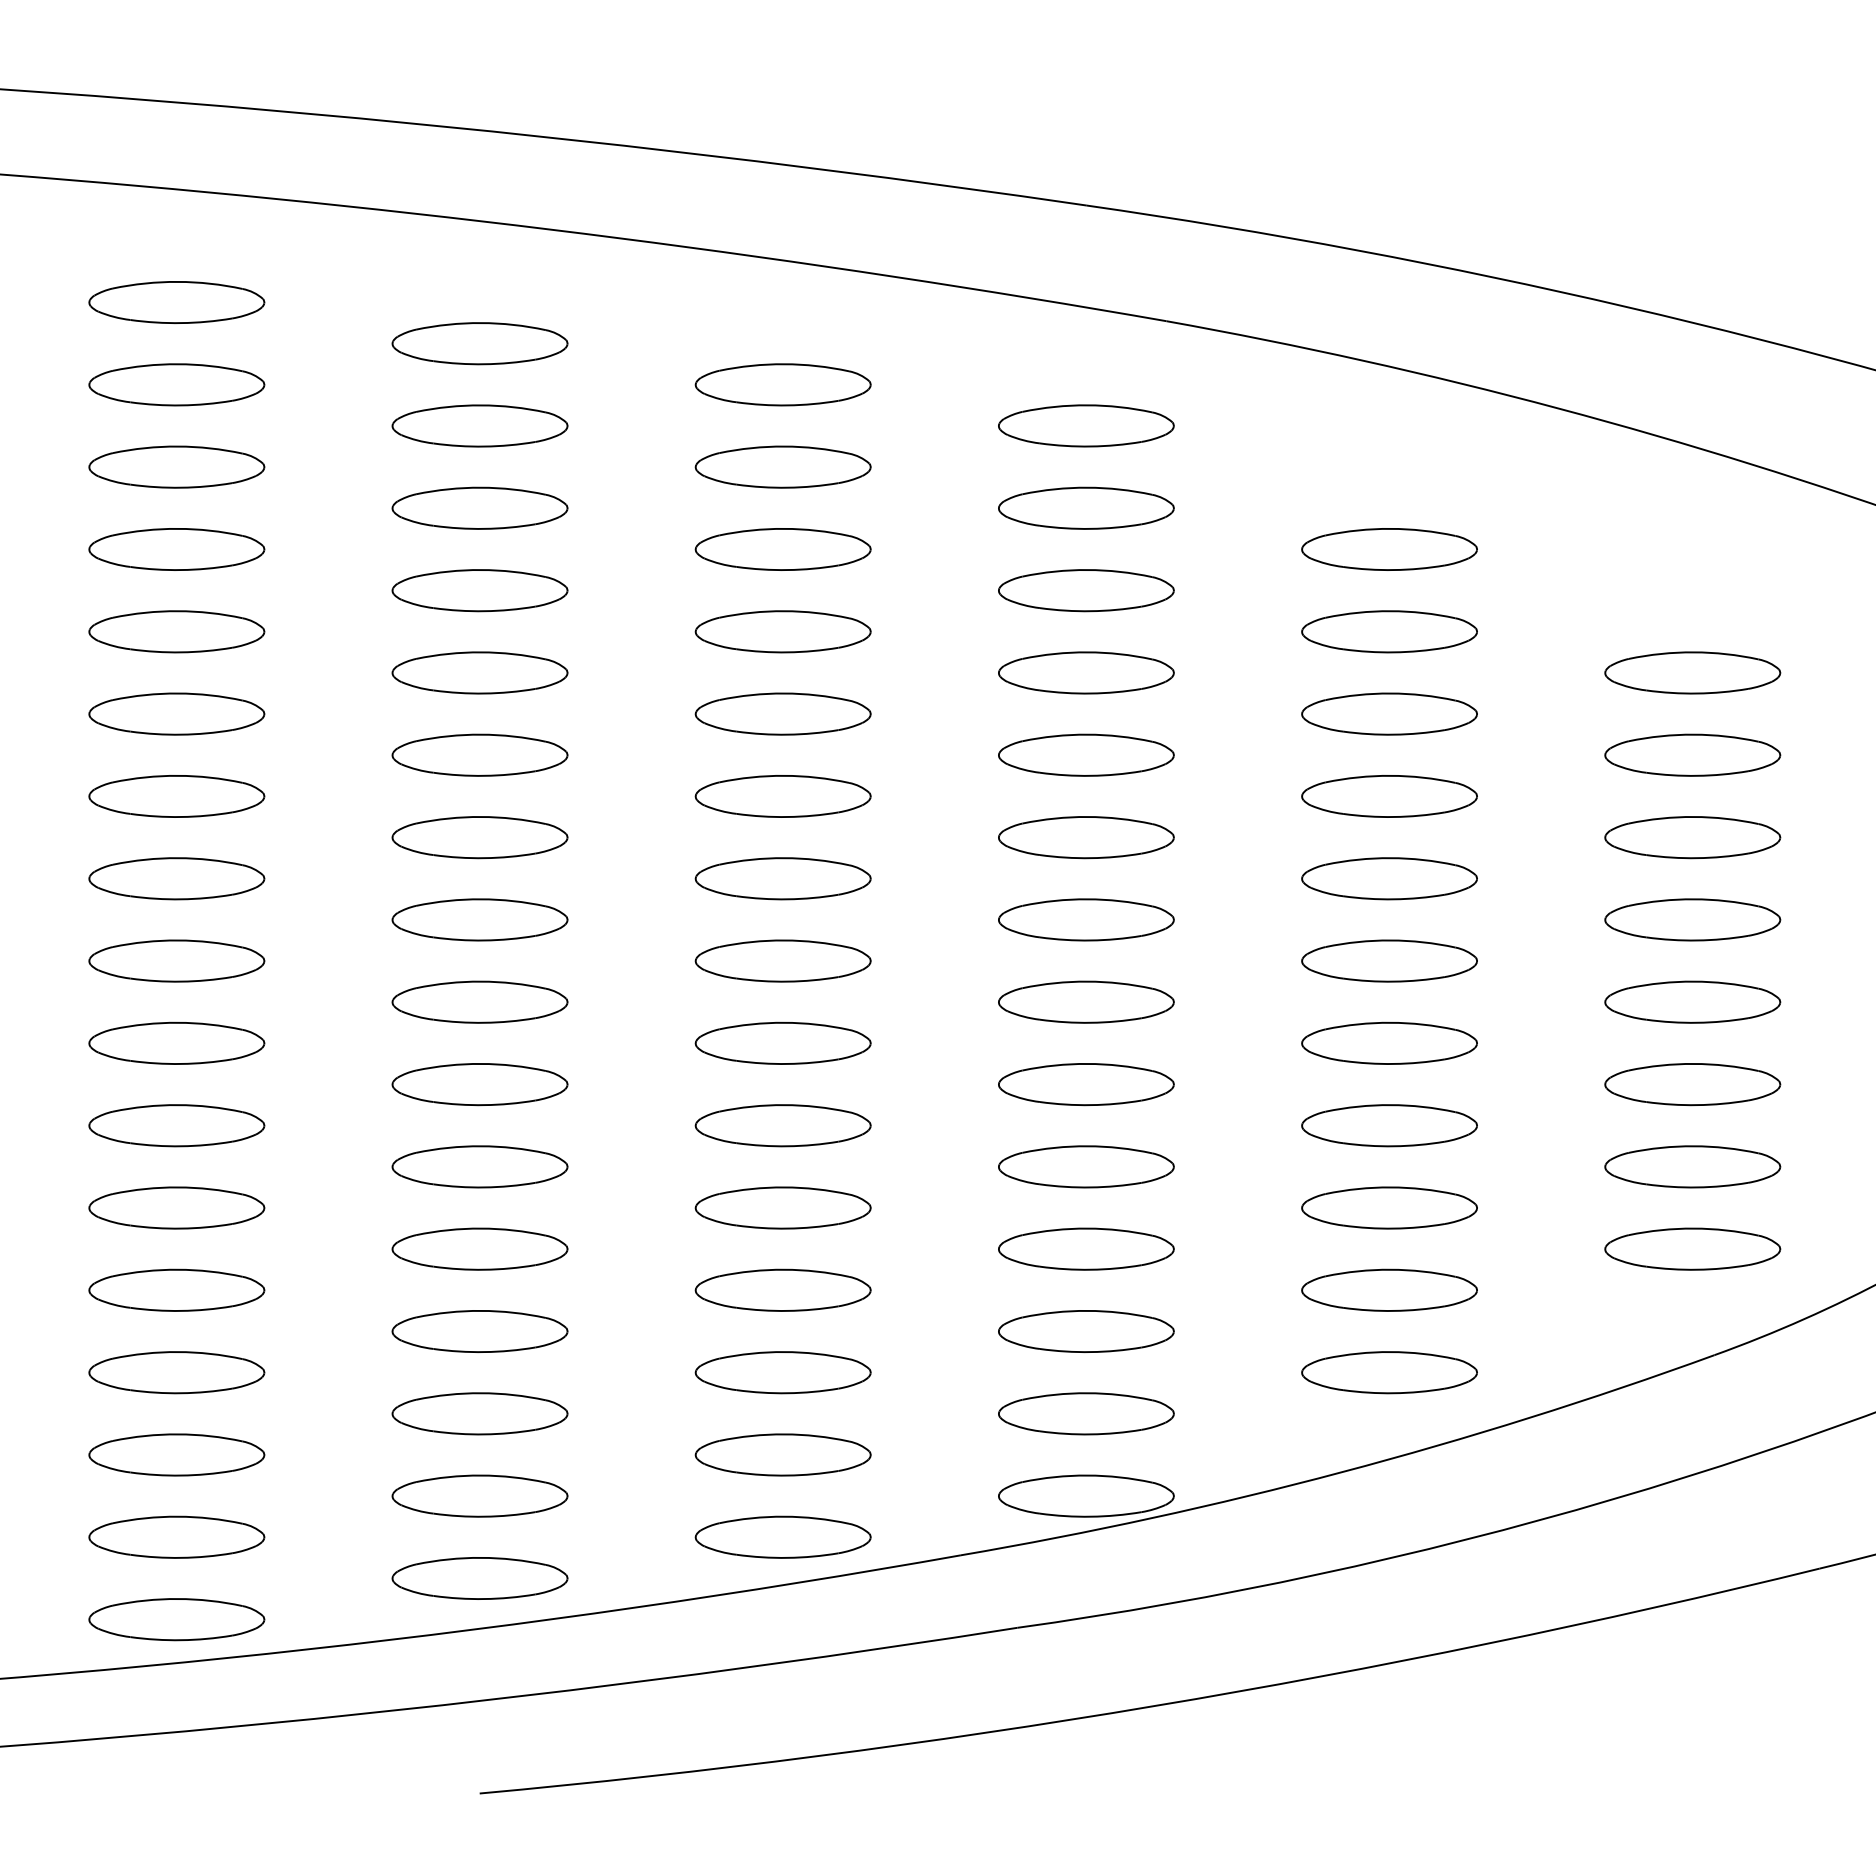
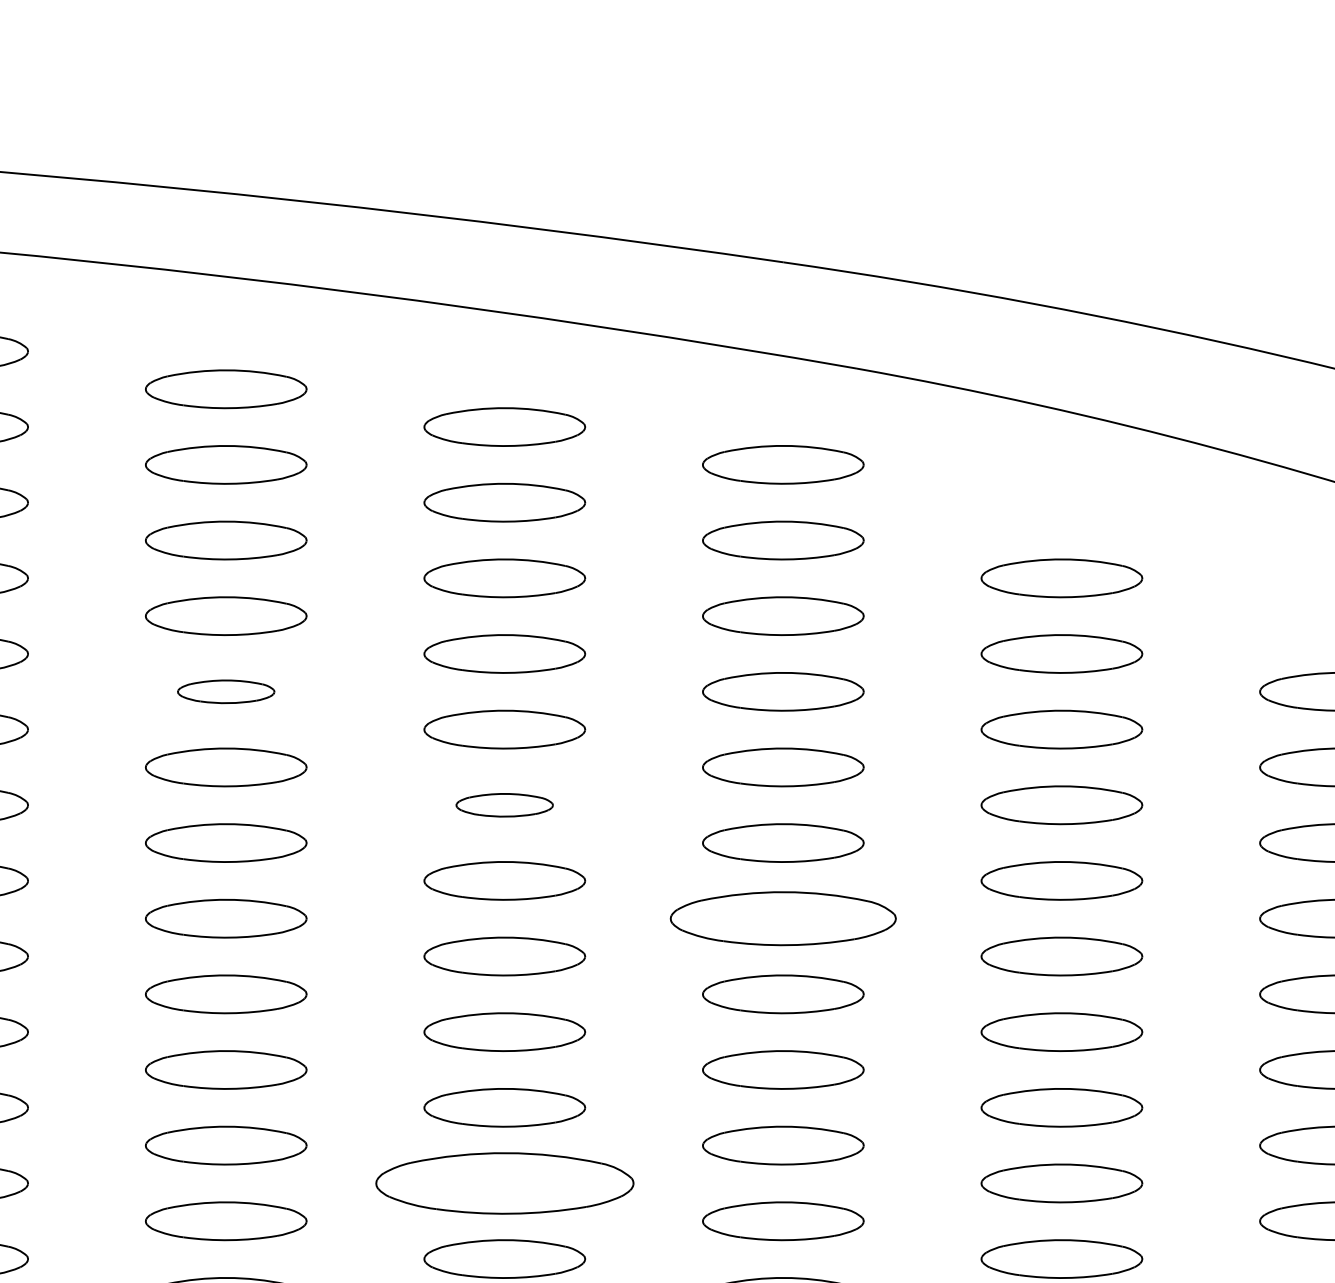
part: (479, 672) -> (225, 691), size x0.6
part: (782, 796) -> (504, 805), size x0.6
part: (1086, 919) -> (783, 918), size x1.4
part: (782, 1207) -> (504, 1182), size x1.6

